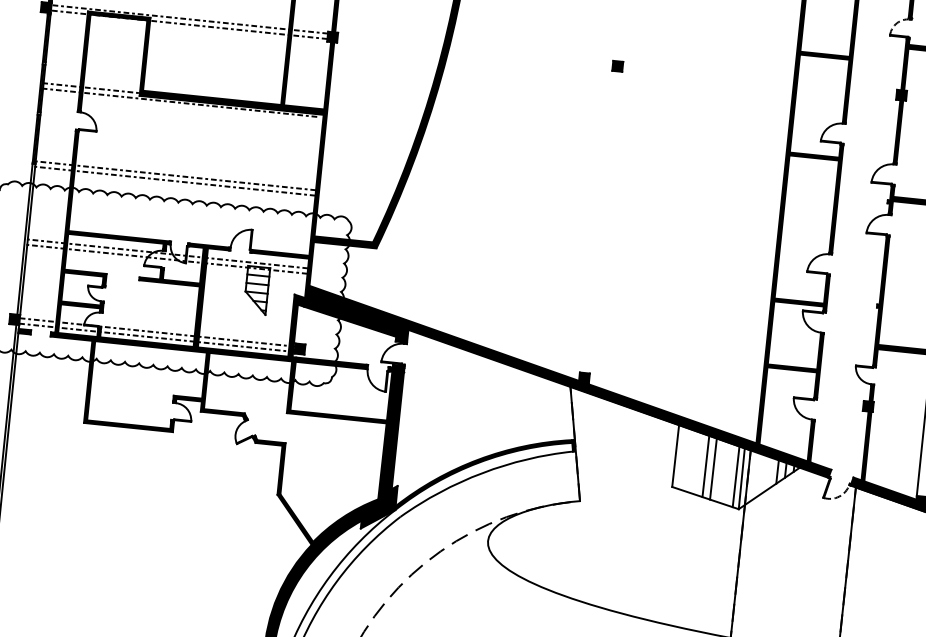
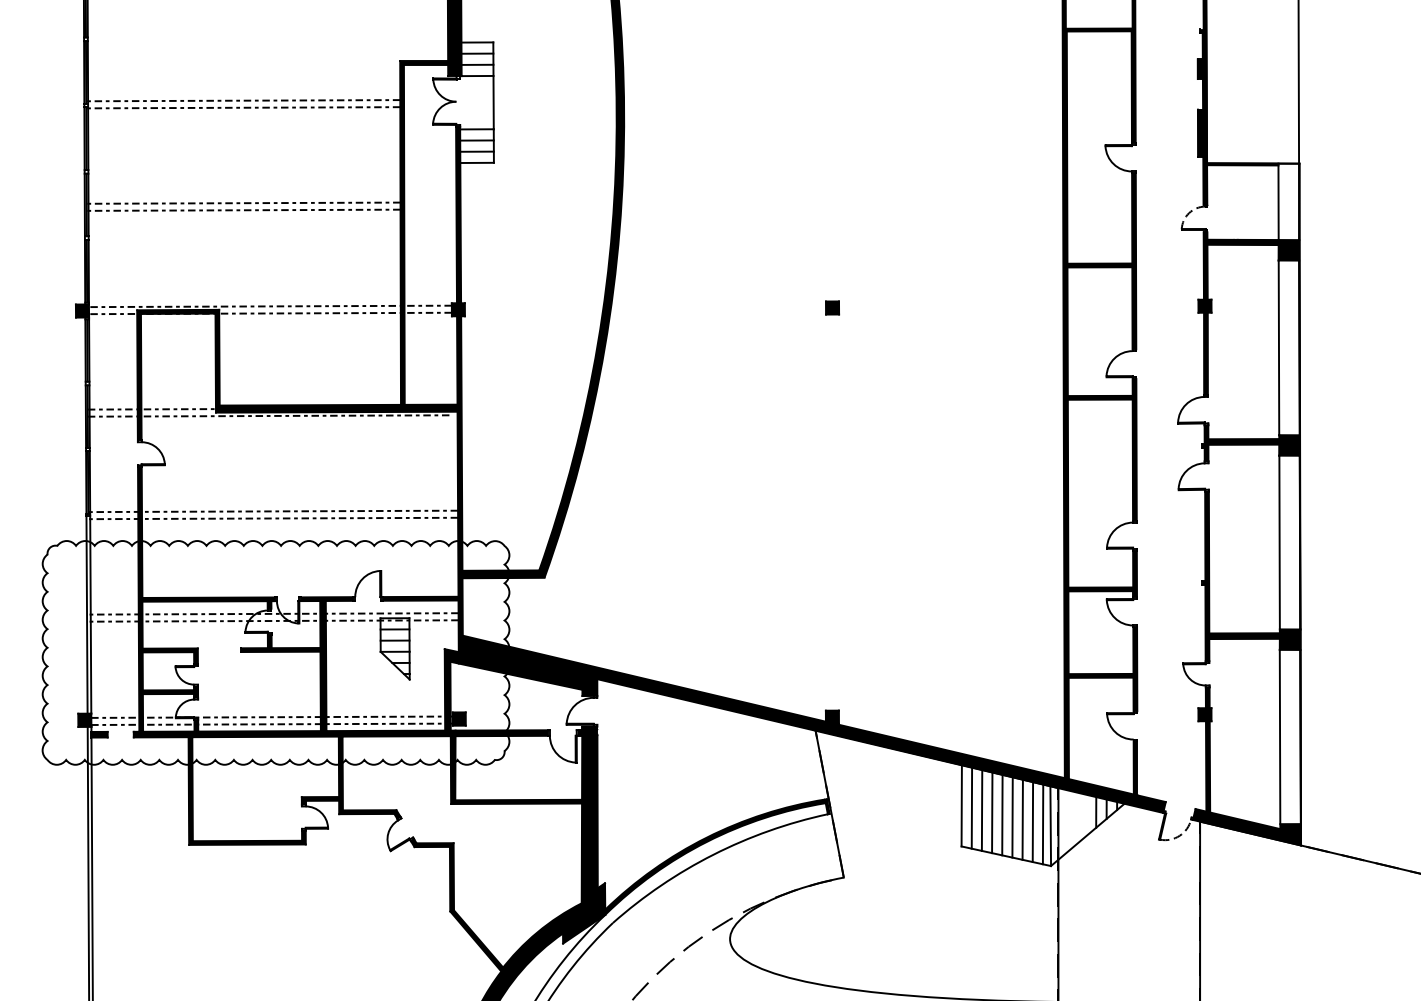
line: (682, 458) -> (971, 807), added
line: (690, 461) -> (981, 810), added
line: (698, 463) -> (992, 812), added
line: (720, 471) -> (1022, 819), added
line: (728, 474) -> (1032, 822), added

